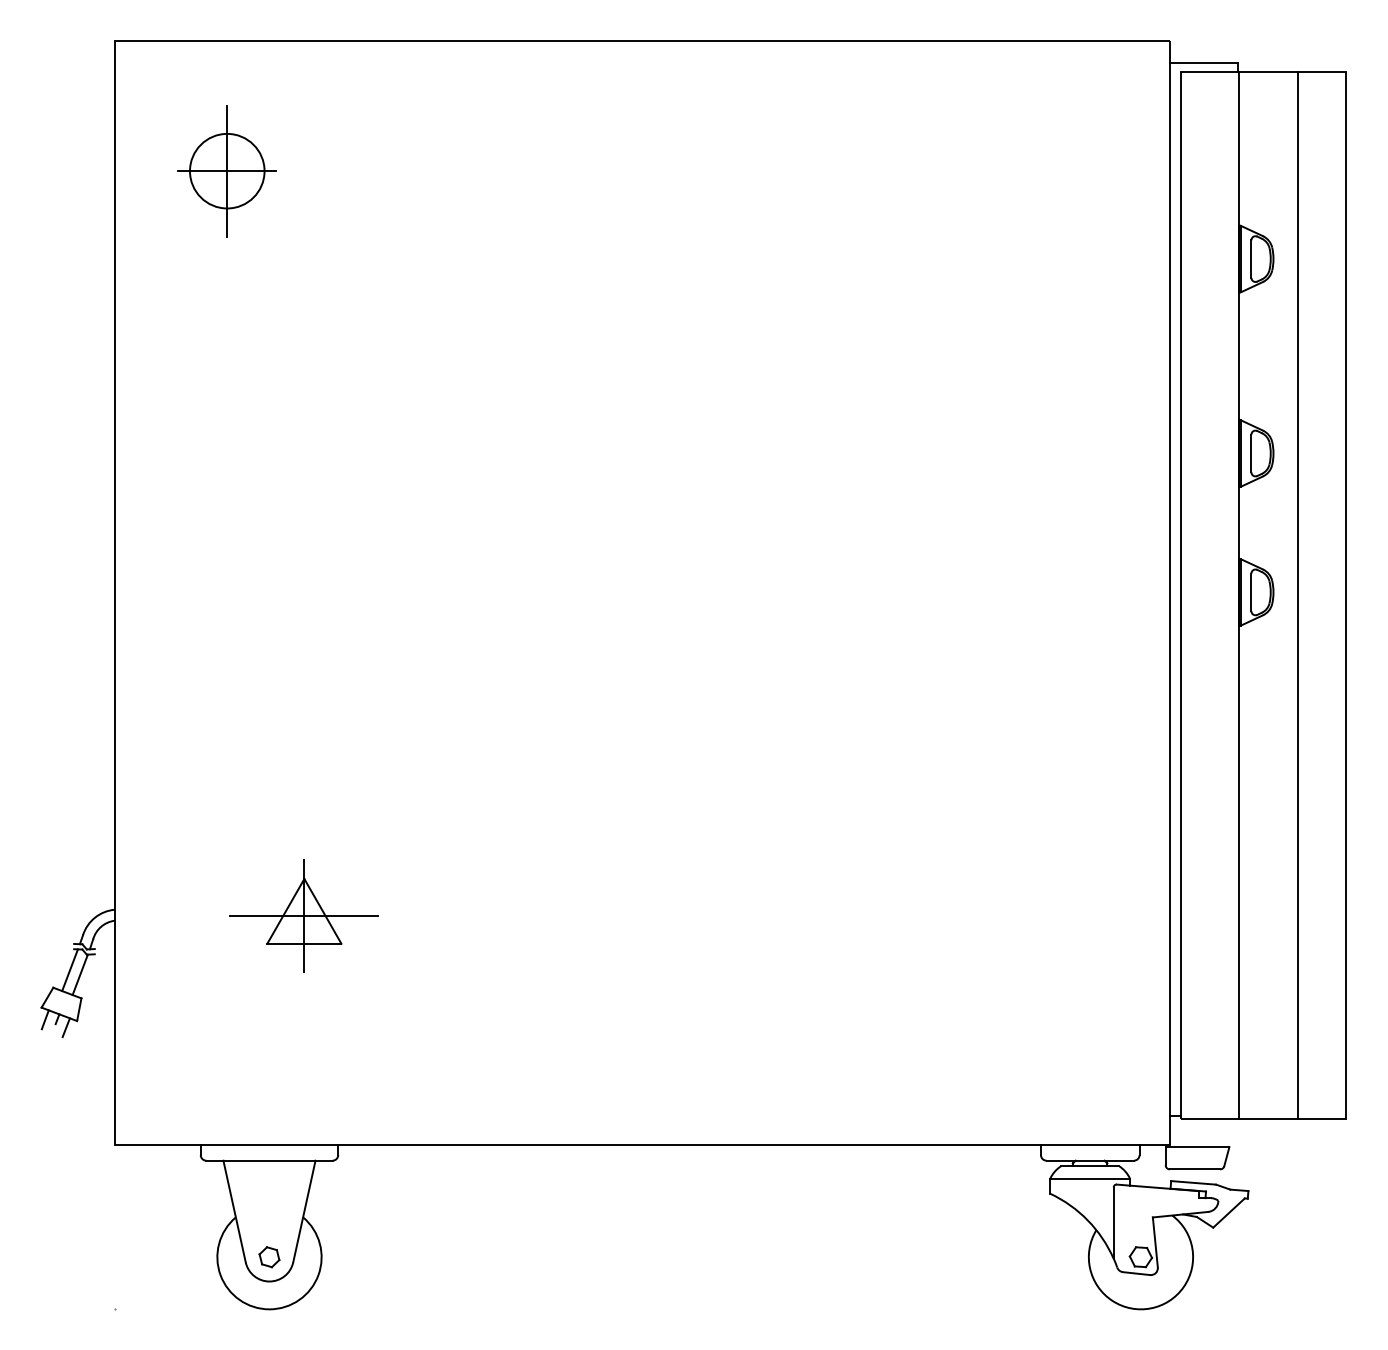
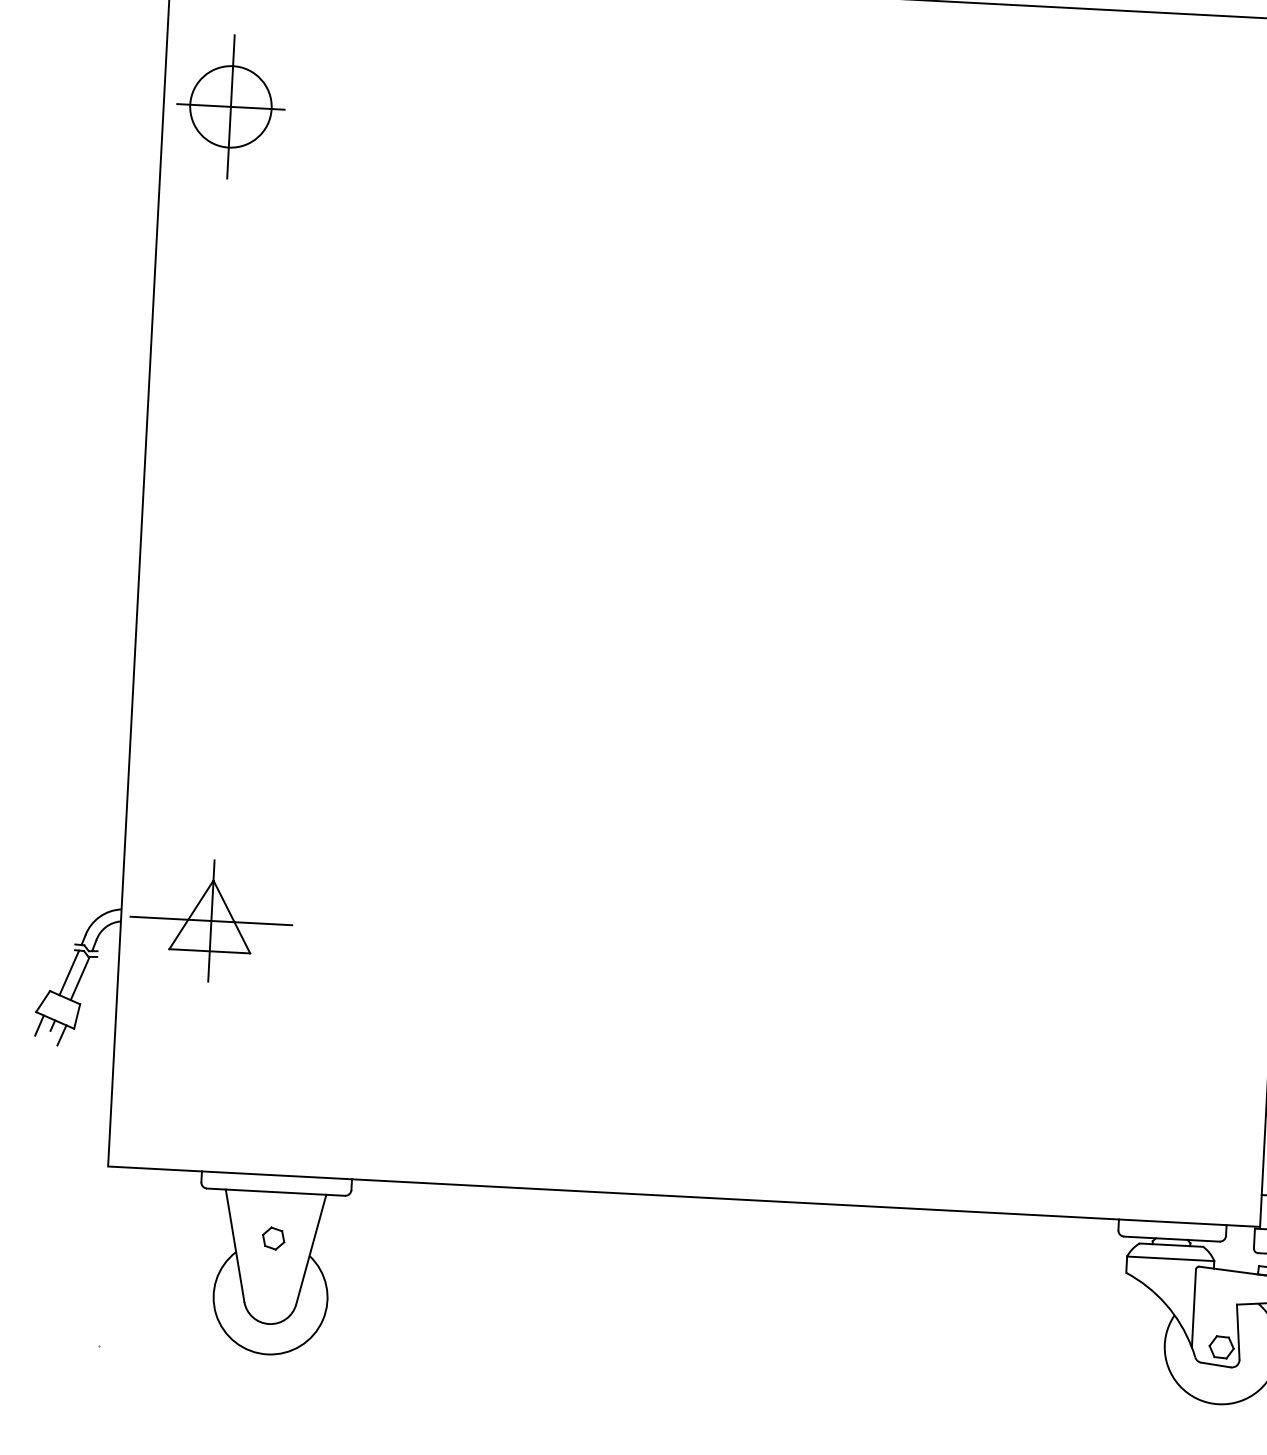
part: (226, 171) -> (230, 107), moved
part: (303, 915) -> (210, 920), moved
part: (269, 1257) -> (273, 1238), moved

